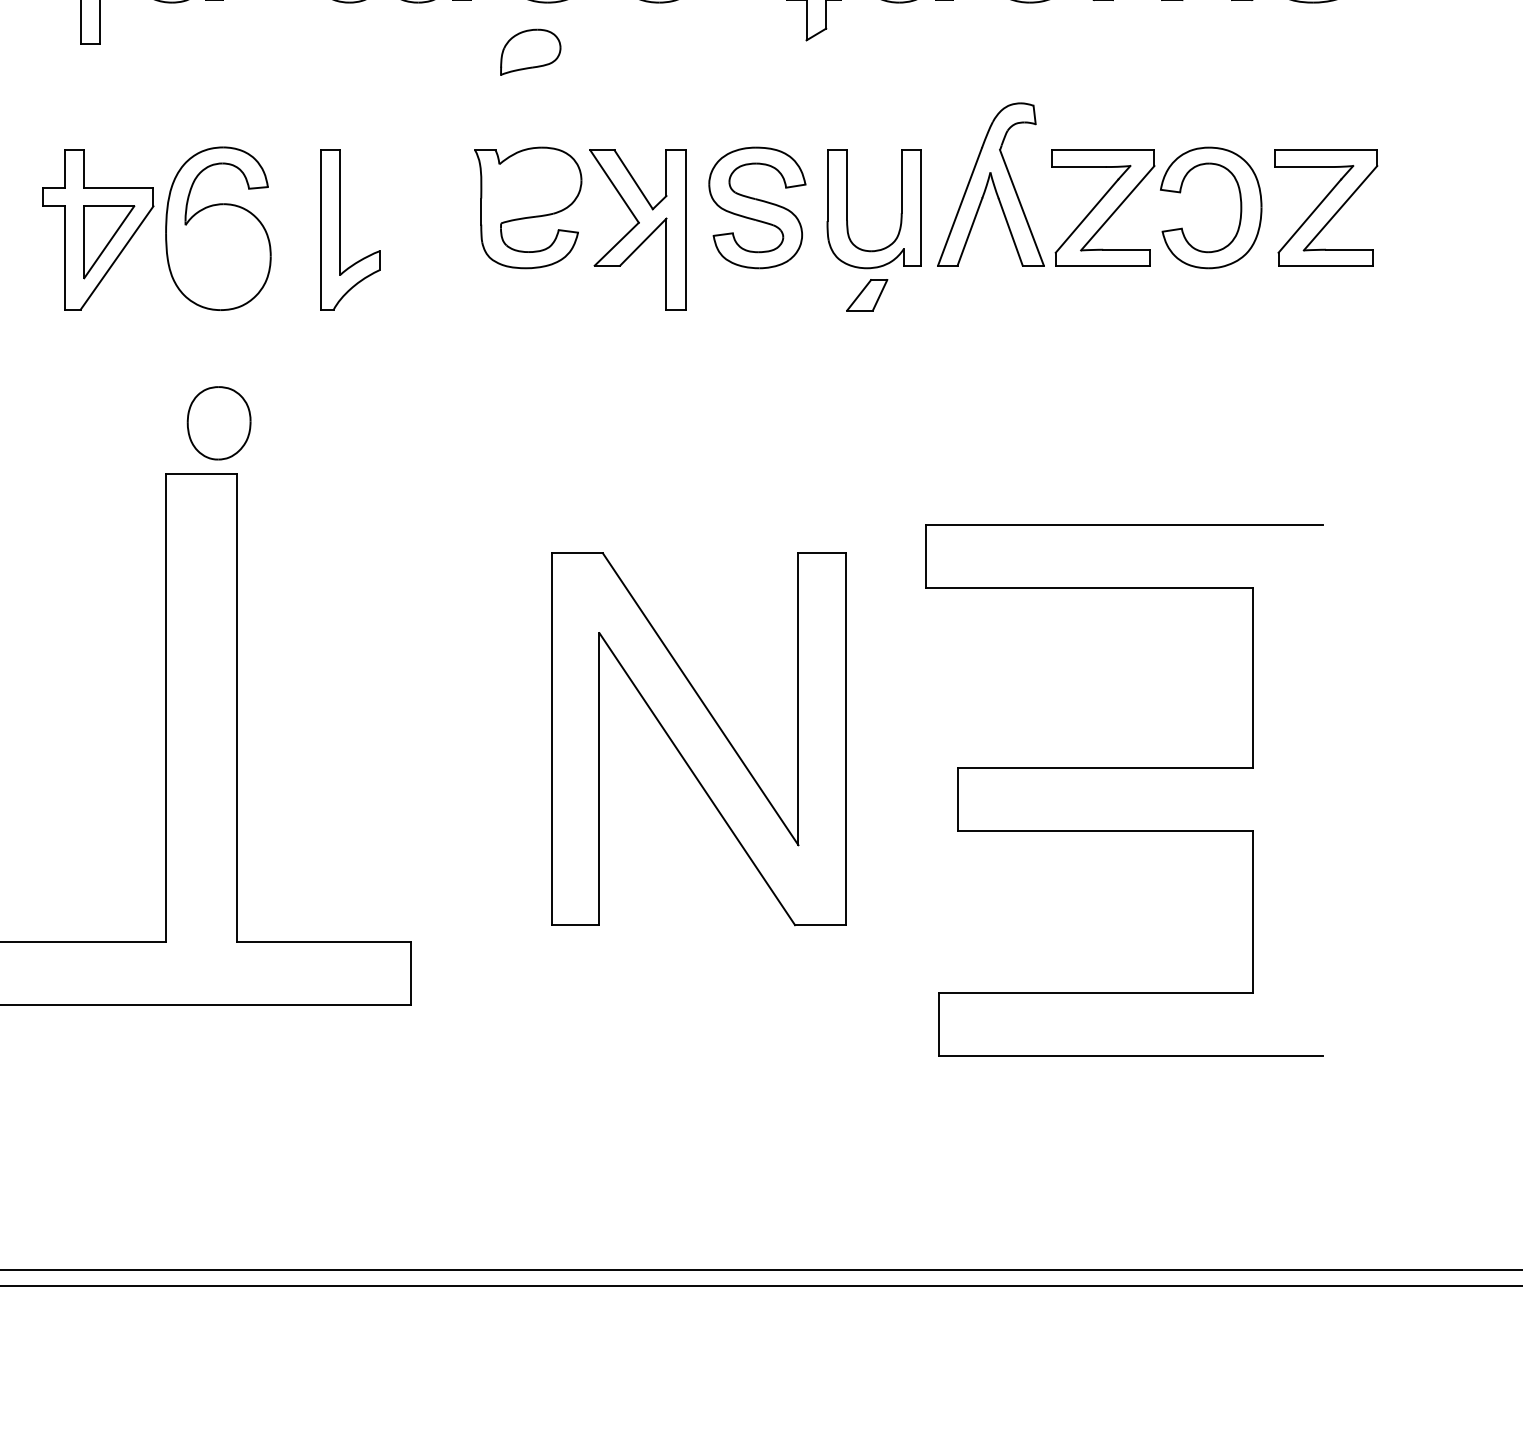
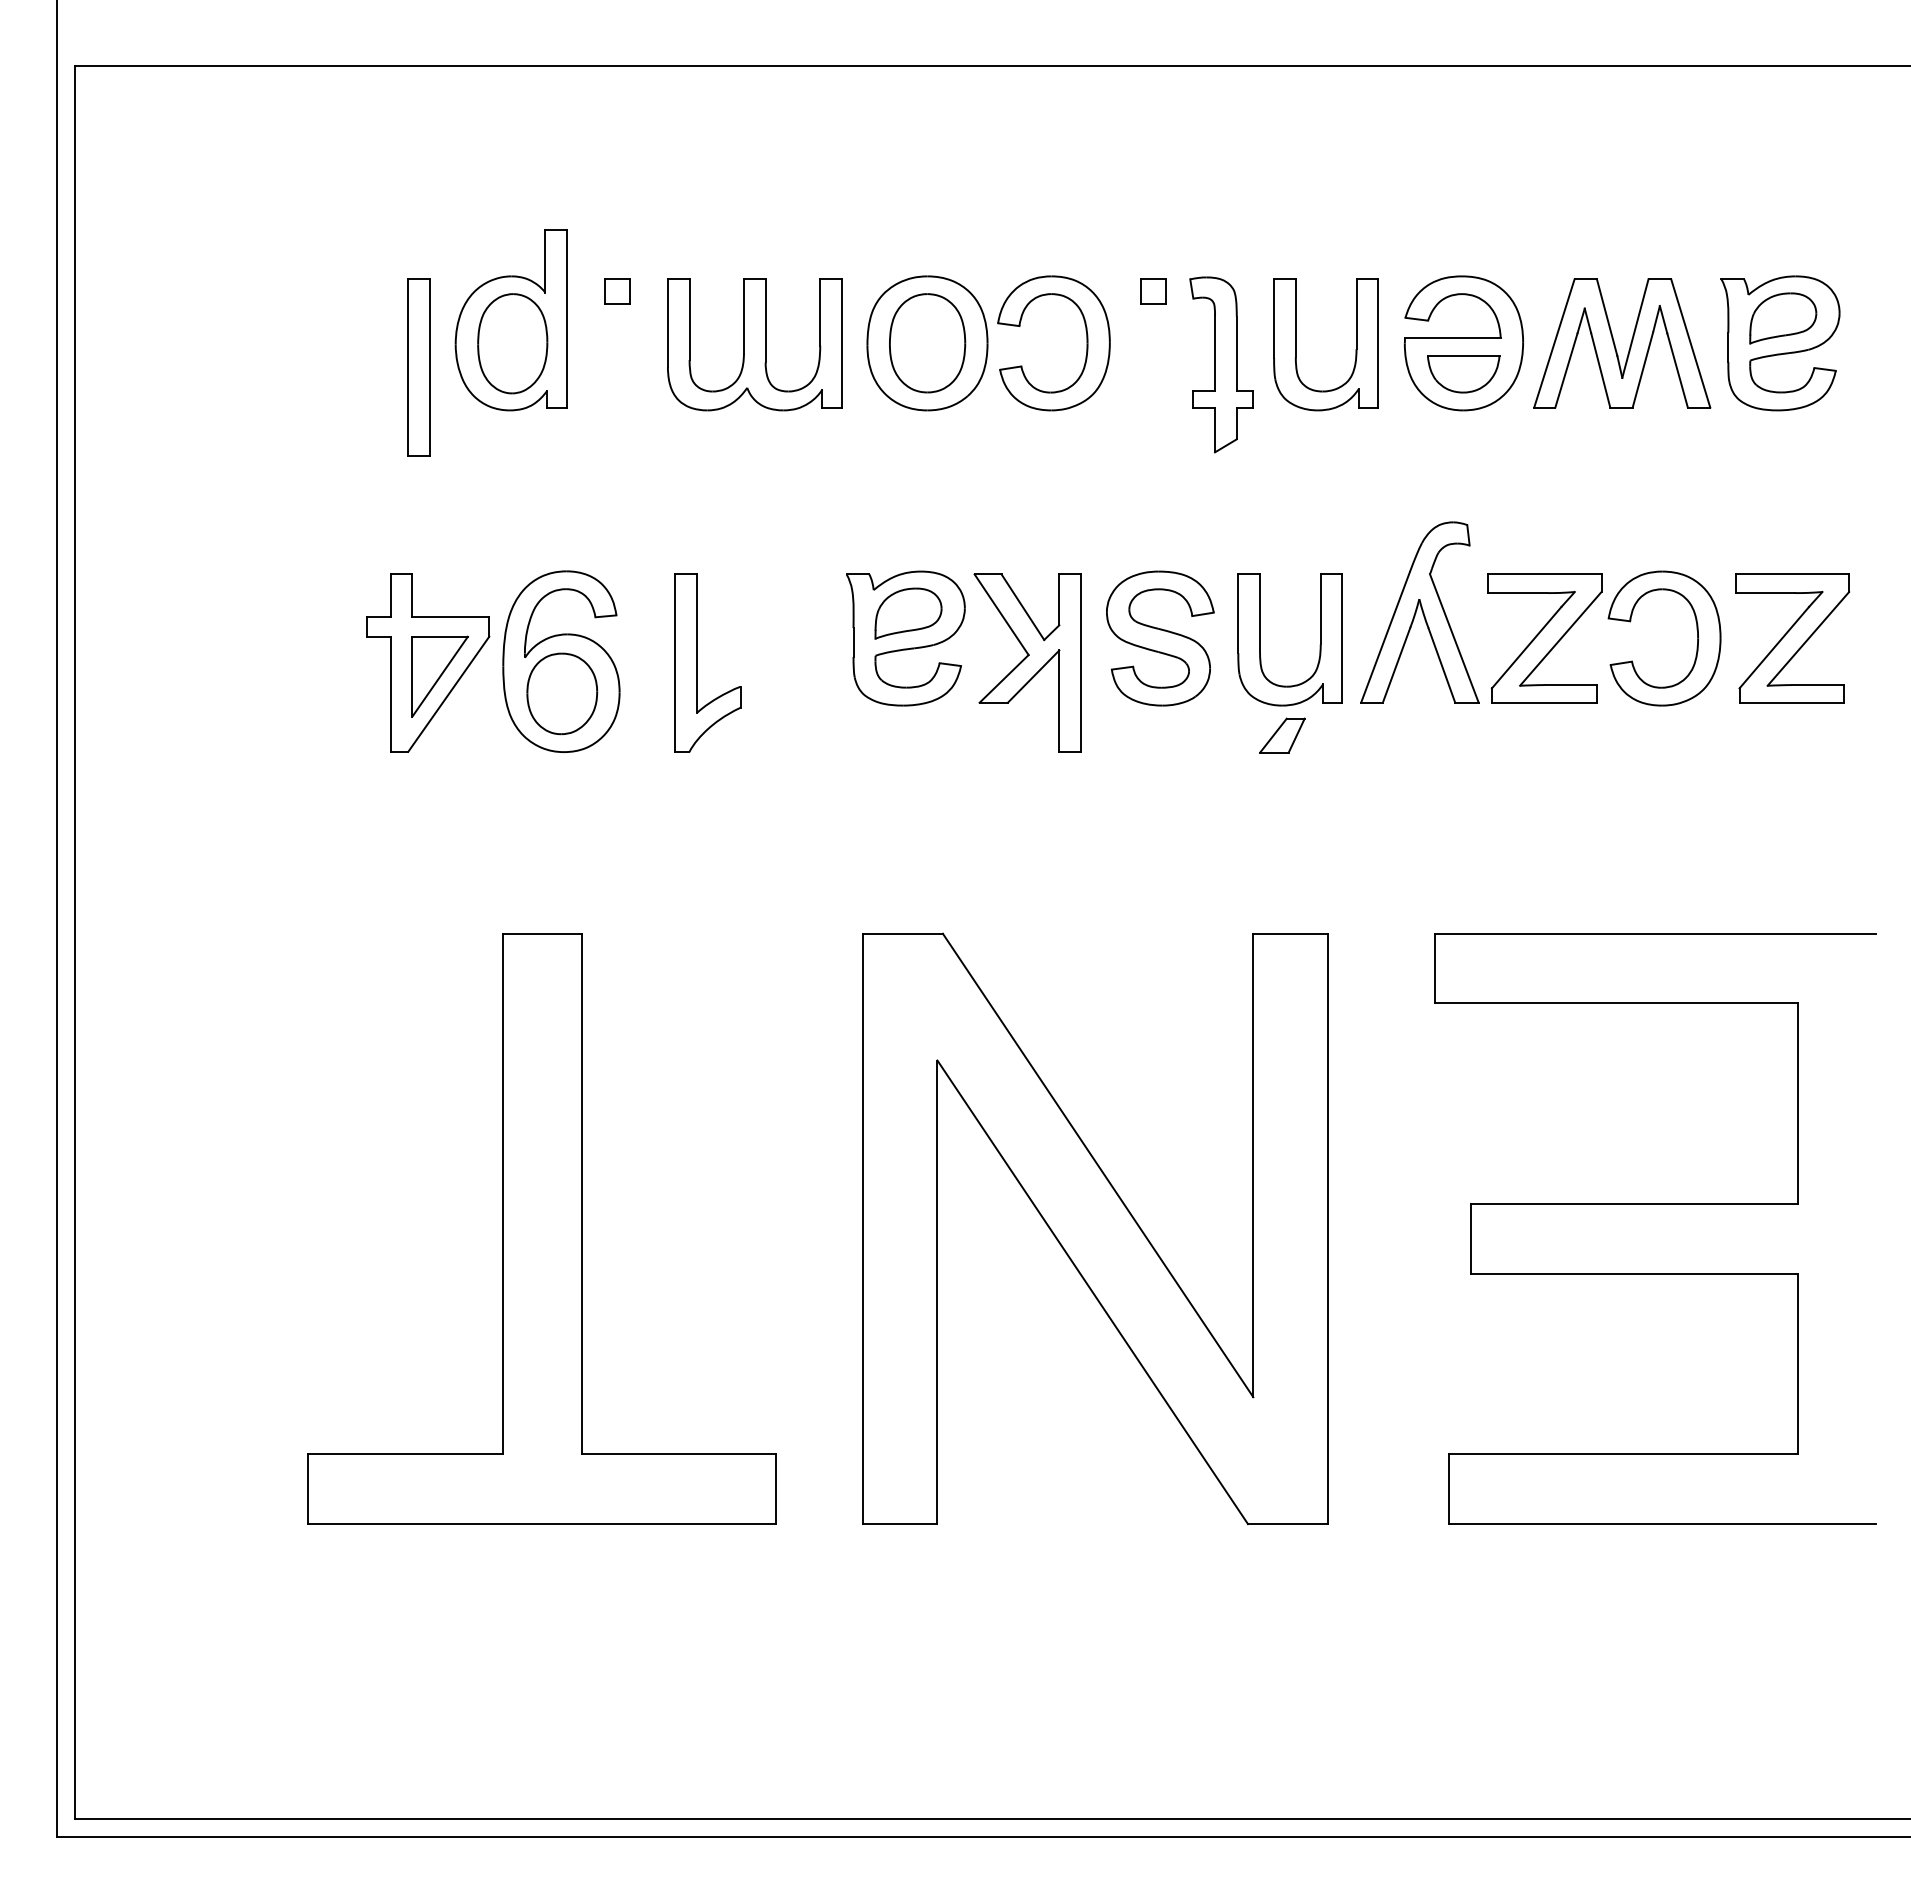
part: (530, 52) -> (908, 613), moved
part: (219, 422) -> (562, 693), moved
part: (699, 738) -> (1095, 1228), size x1.43
part: (1124, 768) -> (1655, 1204), moved

